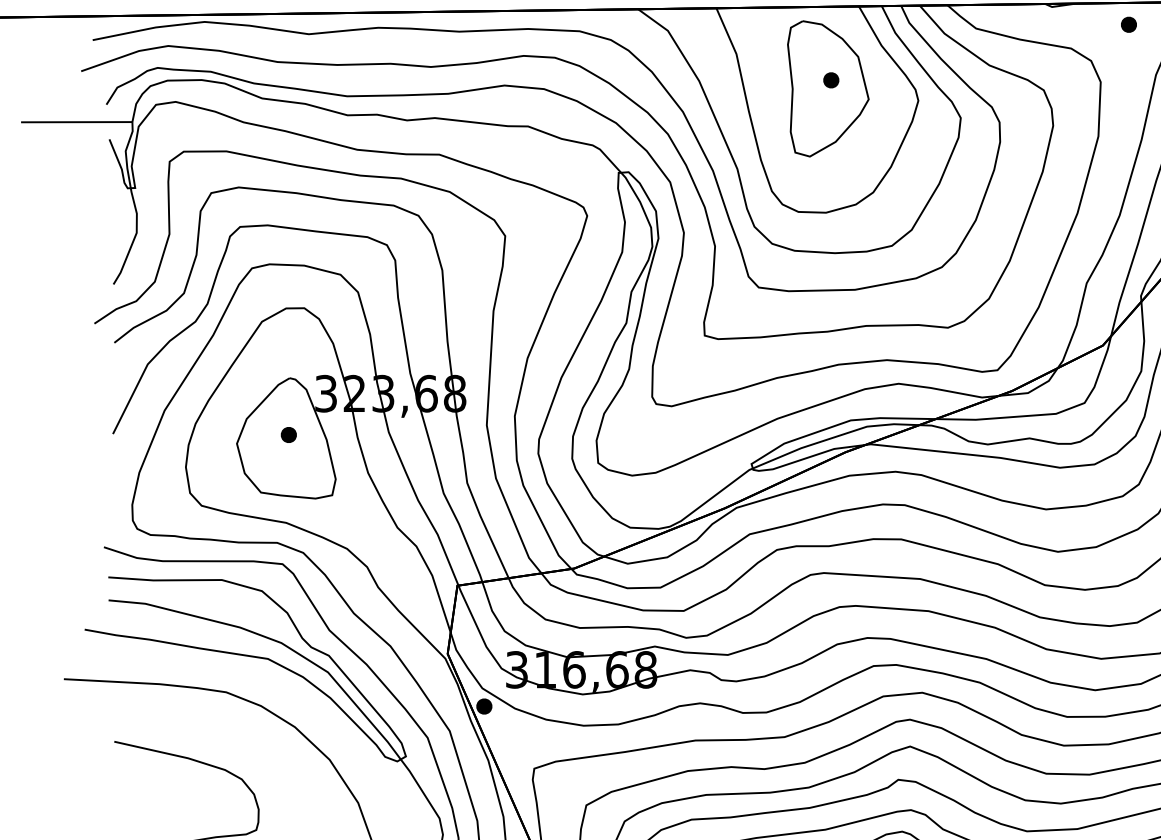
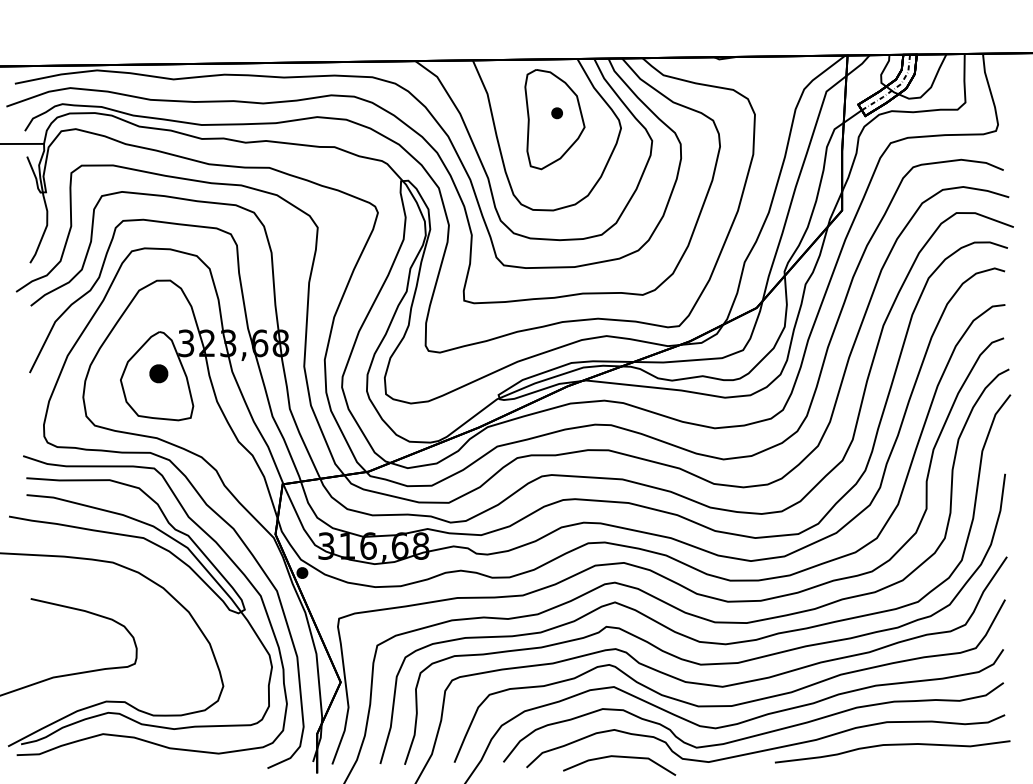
part: (1128, 24) -> (775, 72), removed
part: (288, 434) -> (158, 373), size x1.6

